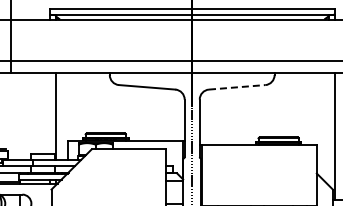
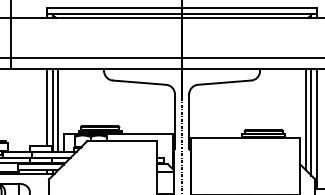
line: (237, 87) -> (224, 82), dashed -> solid
line: (49, 113) -> (47, 107), added
line: (61, 116) -> (58, 110), added
line: (322, 126) -> (305, 119), added
line: (328, 129) -> (311, 122), added

